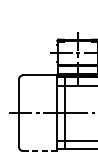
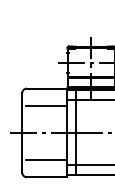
line: (39, 89) -> (46, 105), added
line: (39, 136) -> (46, 160), added
line: (40, 151) -> (47, 177), dashed -> solid

